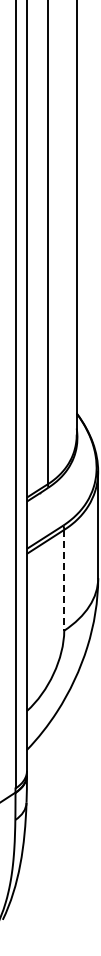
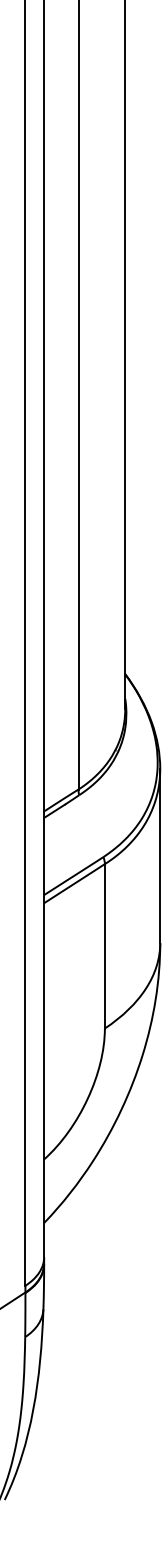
line: (64, 580) -> (105, 946), dashed -> solid

